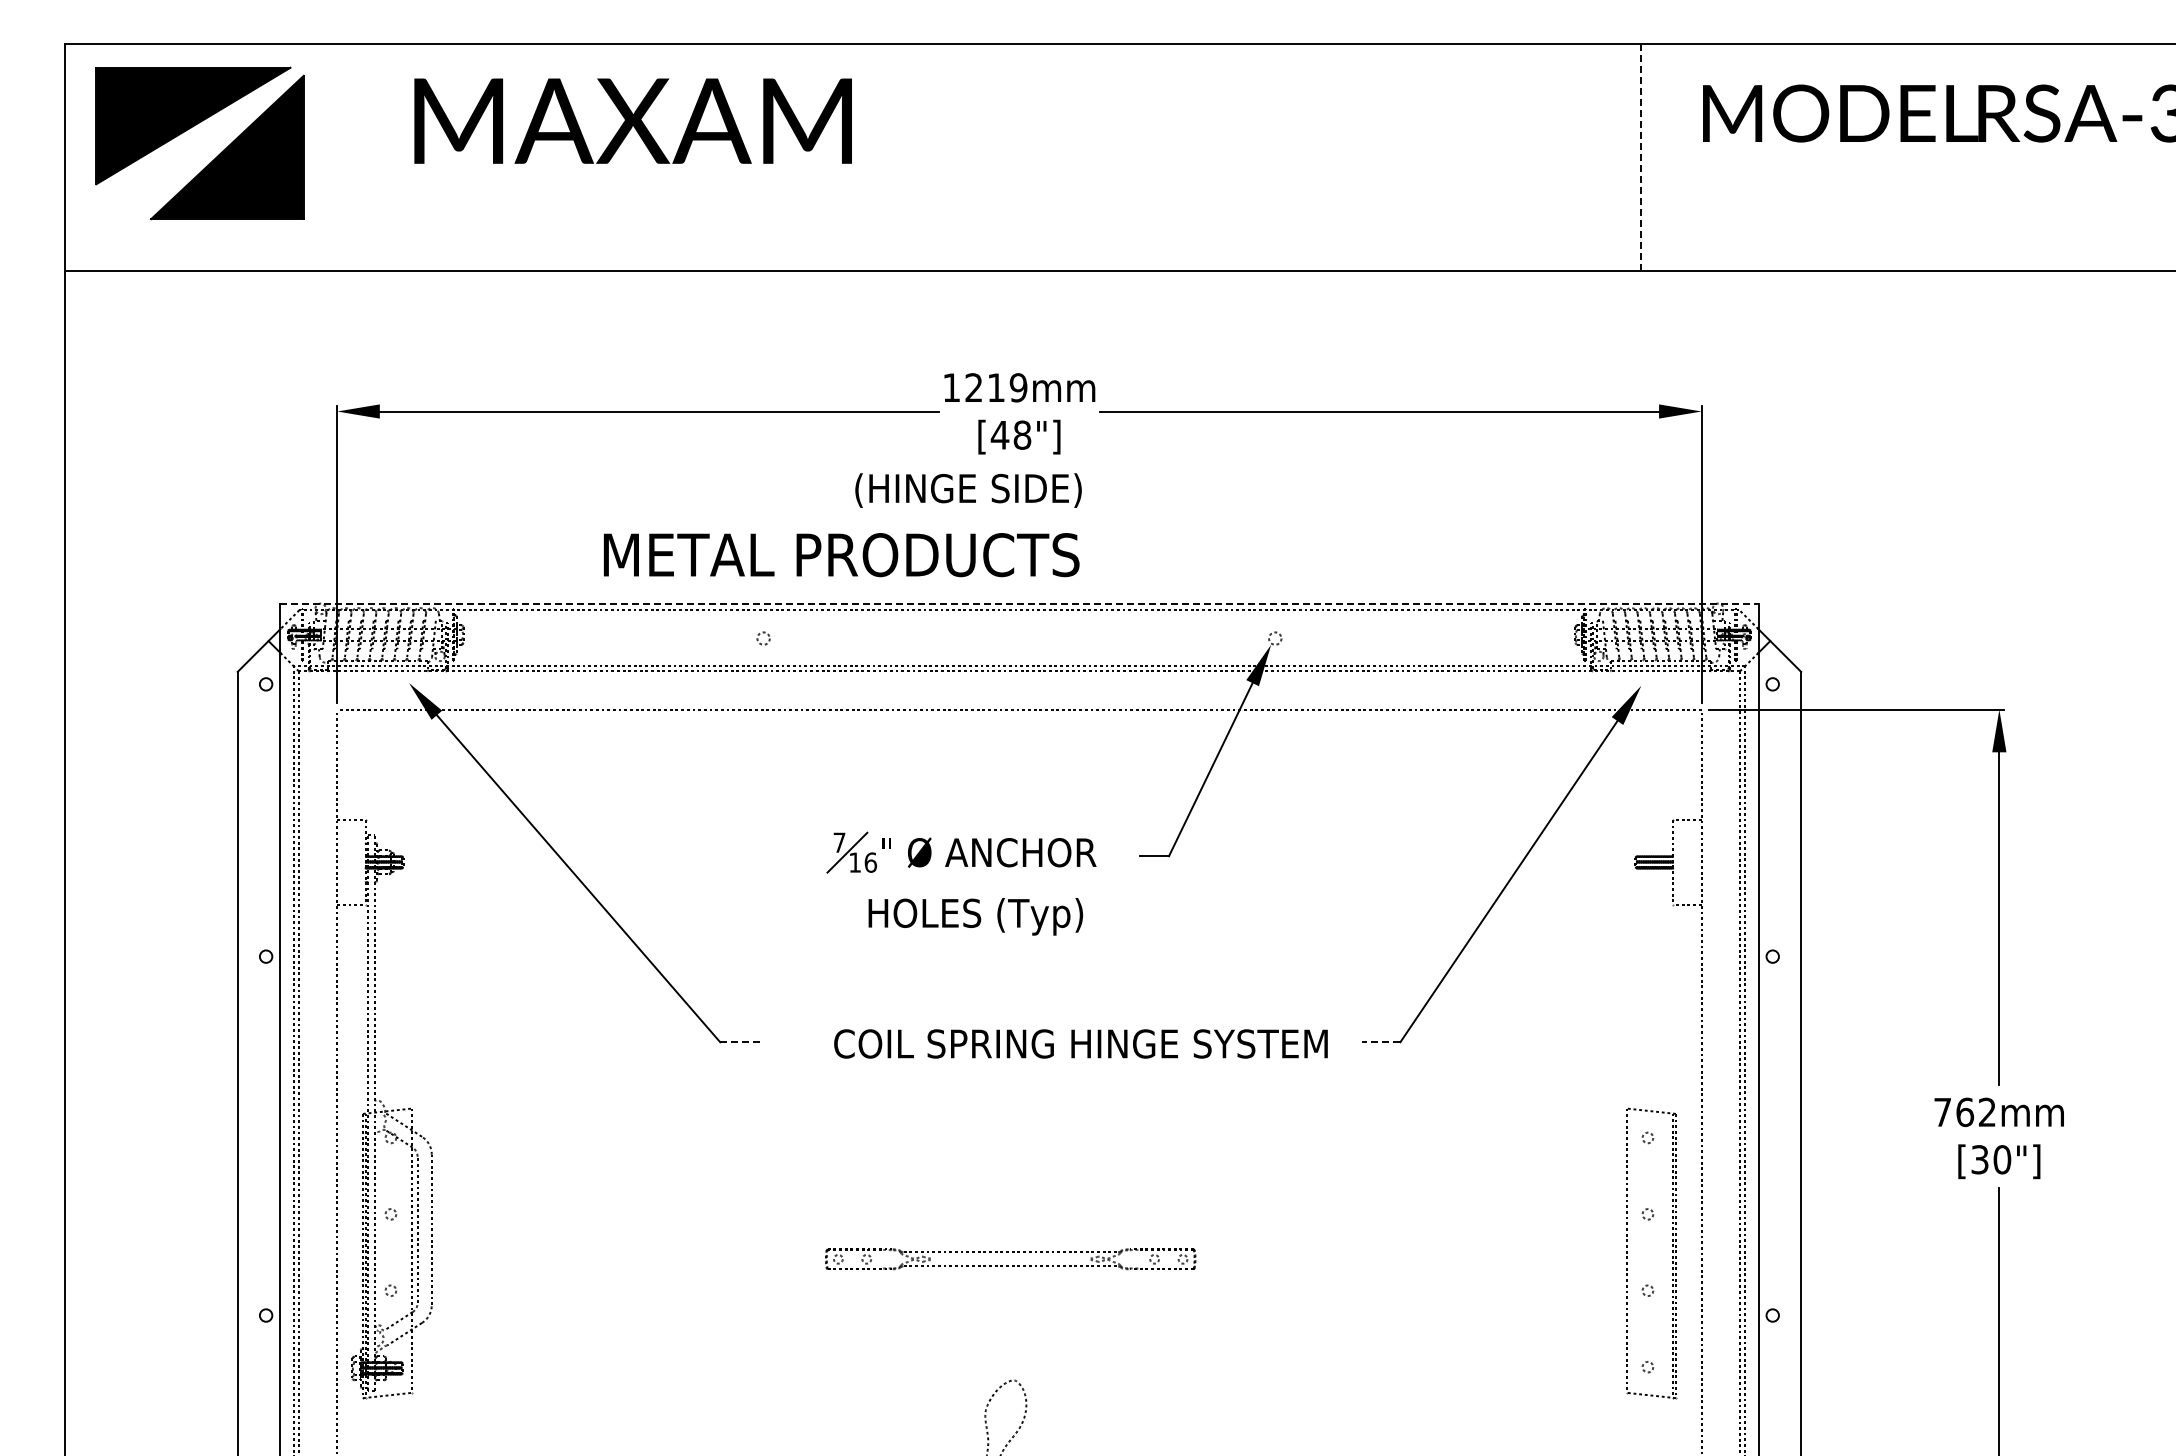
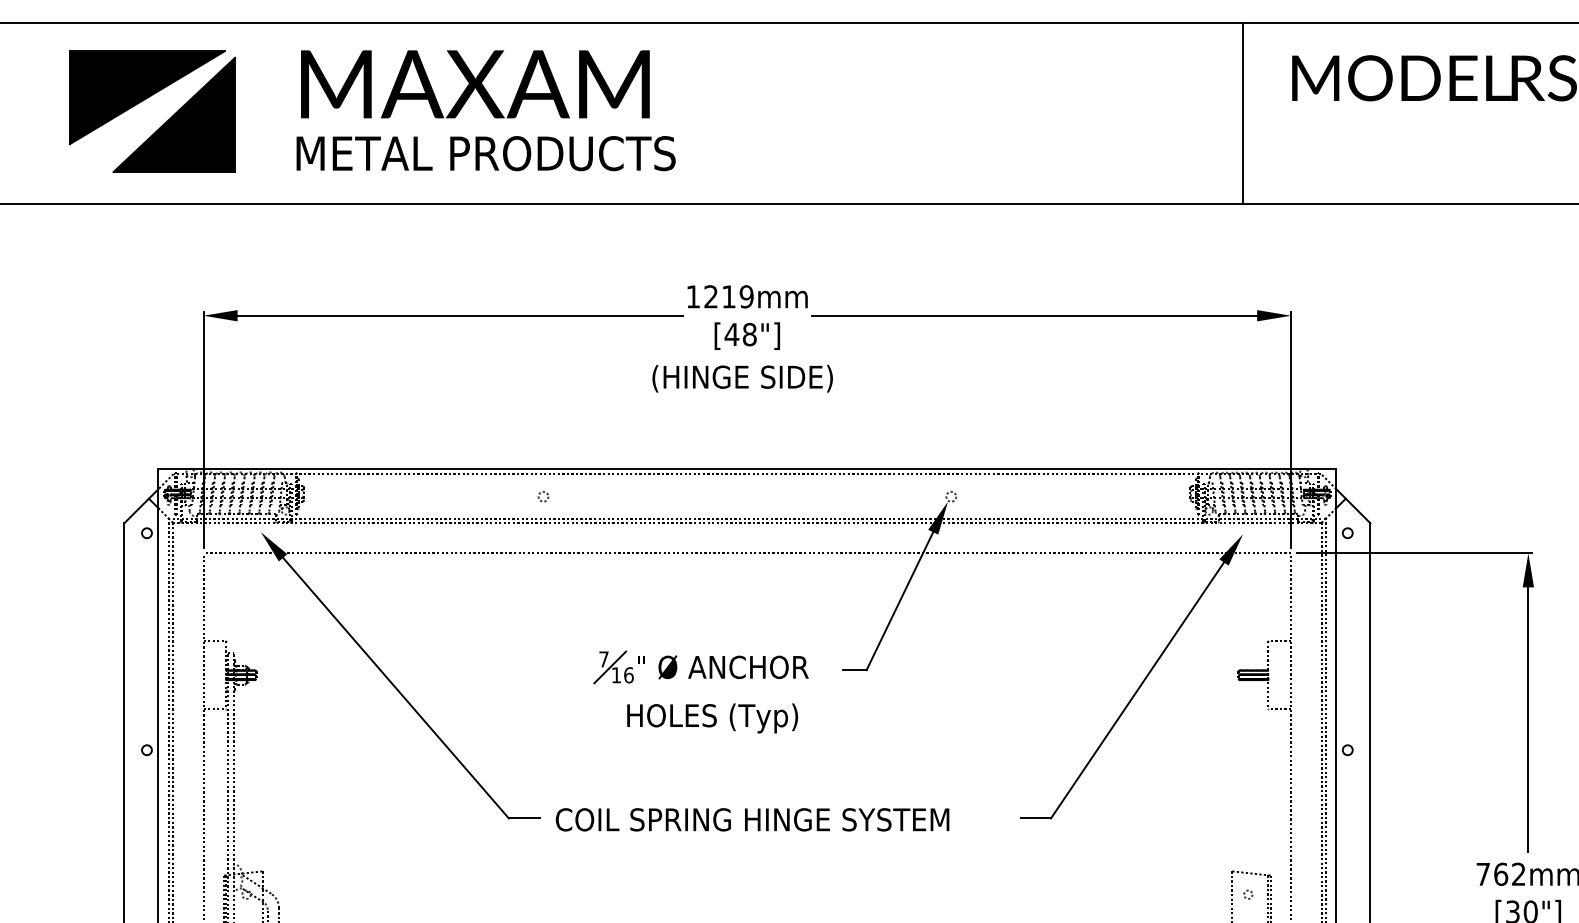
text: (632, 120) -> (474, 83), moved
part: (191, 128) -> (145, 99), moved
line: (1640, 157) -> (1242, 113), dashed -> solid
text: (968, 490) -> (742, 378), moved
text: (841, 555) -> (486, 153), moved
line: (1019, 603) -> (747, 468), dashed -> solid
line: (739, 1042) -> (524, 818), dashed -> solid
line: (1380, 1042) -> (1035, 818), dashed -> solid
text: (1080, 1043) -> (752, 819), moved

